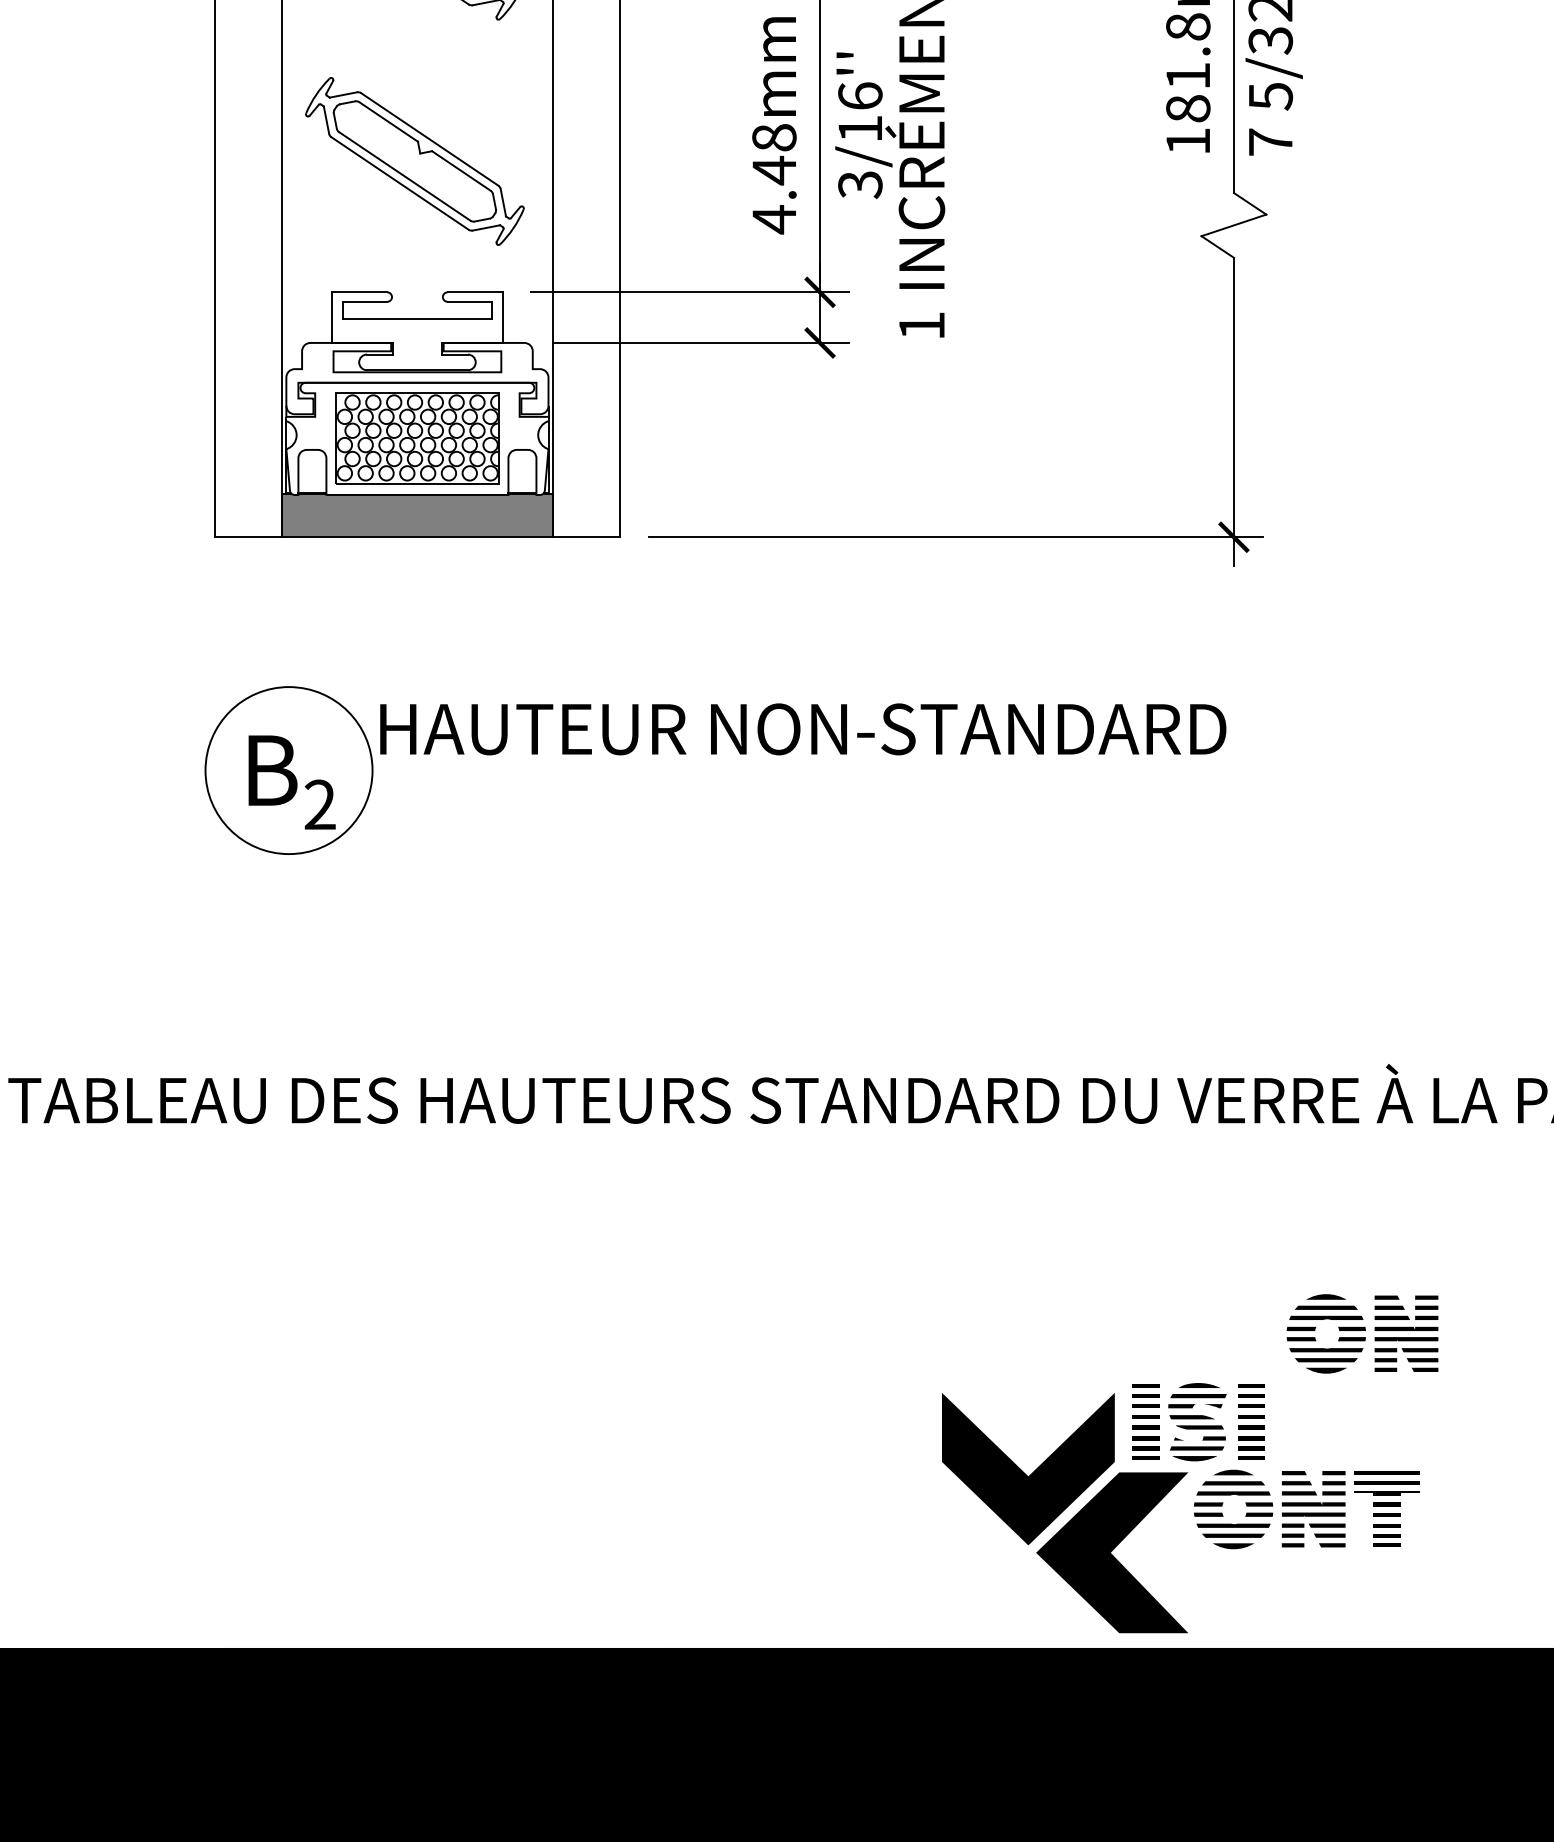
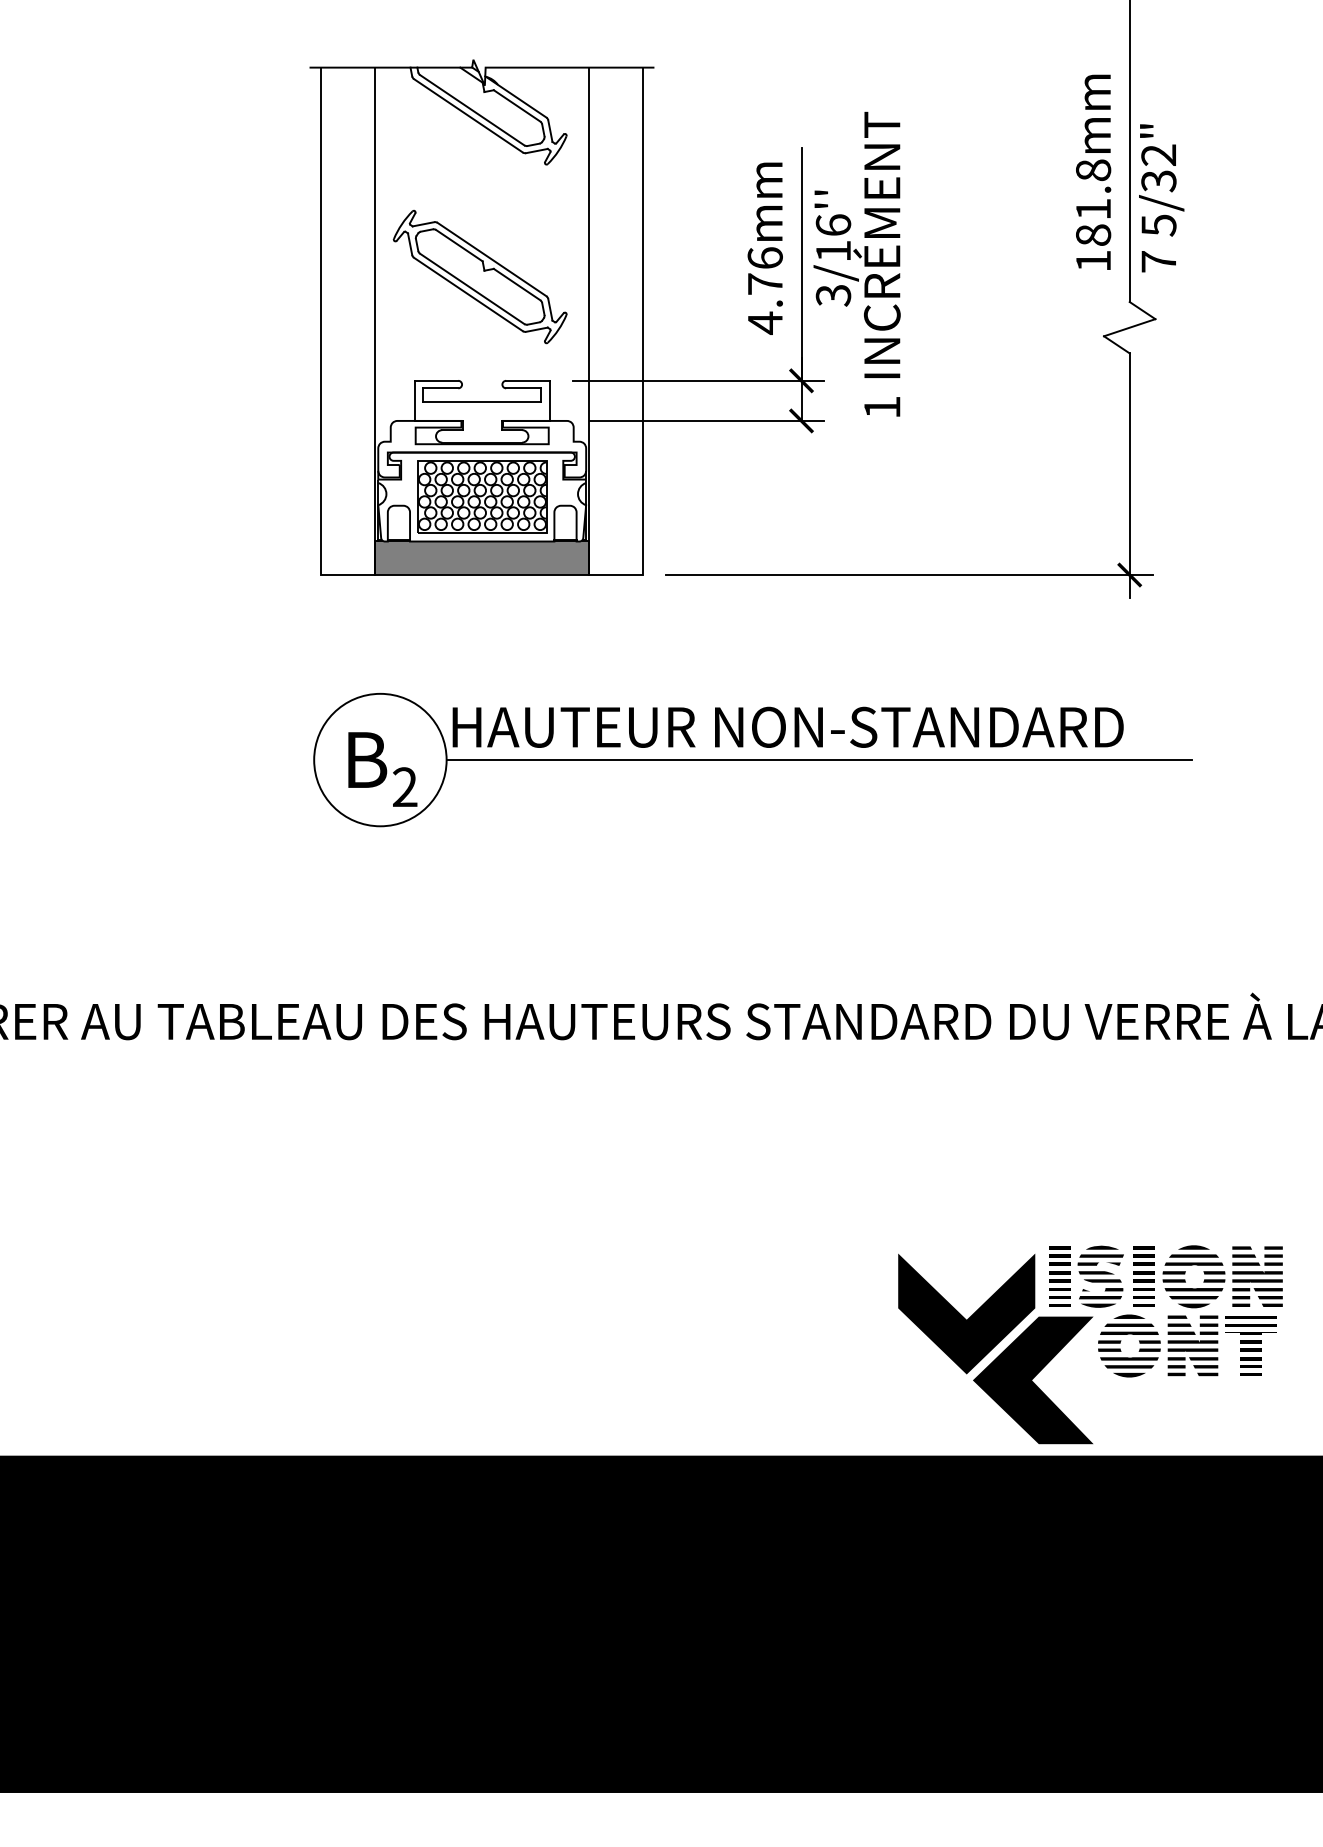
text: (773, 154) -> (764, 271), 4.48mm -> 4.76mm
line: (842, 771) -> (819, 760), added
part: (1362, 1333) -> (1222, 1276), moved

